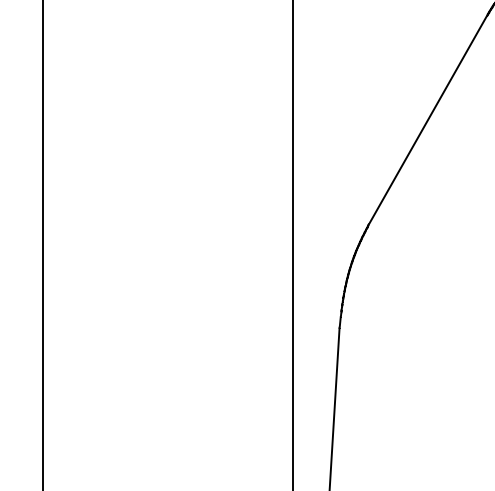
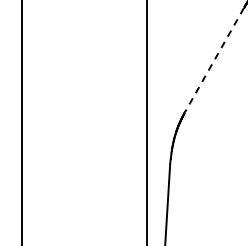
line: (428, 120) -> (214, 60), solid -> dashed

